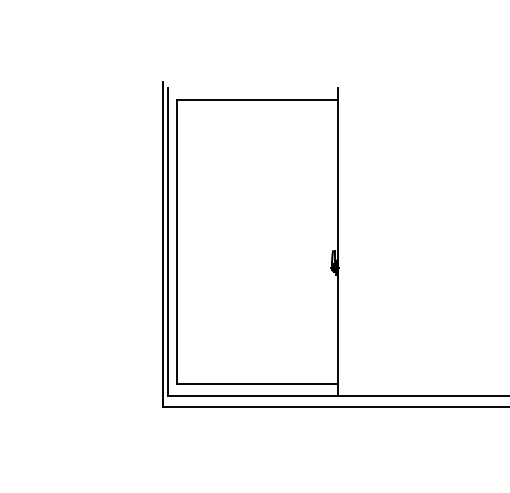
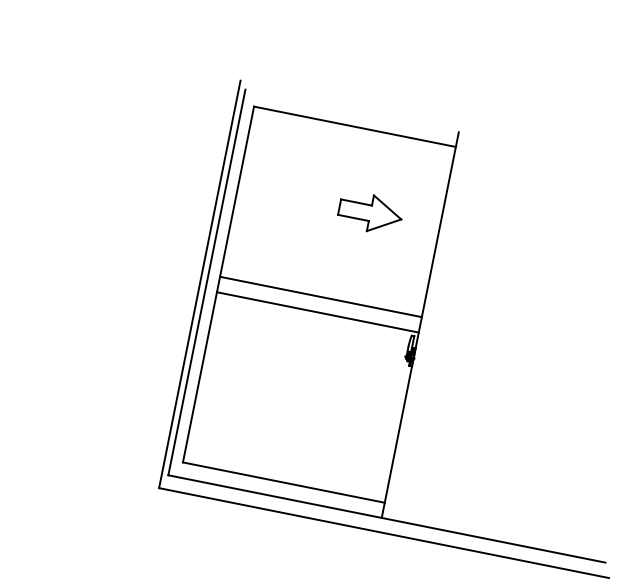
part: (282, 163) -> (370, 212), added
line: (256, 235) -> (319, 296), added
line: (256, 247) -> (316, 311), added

